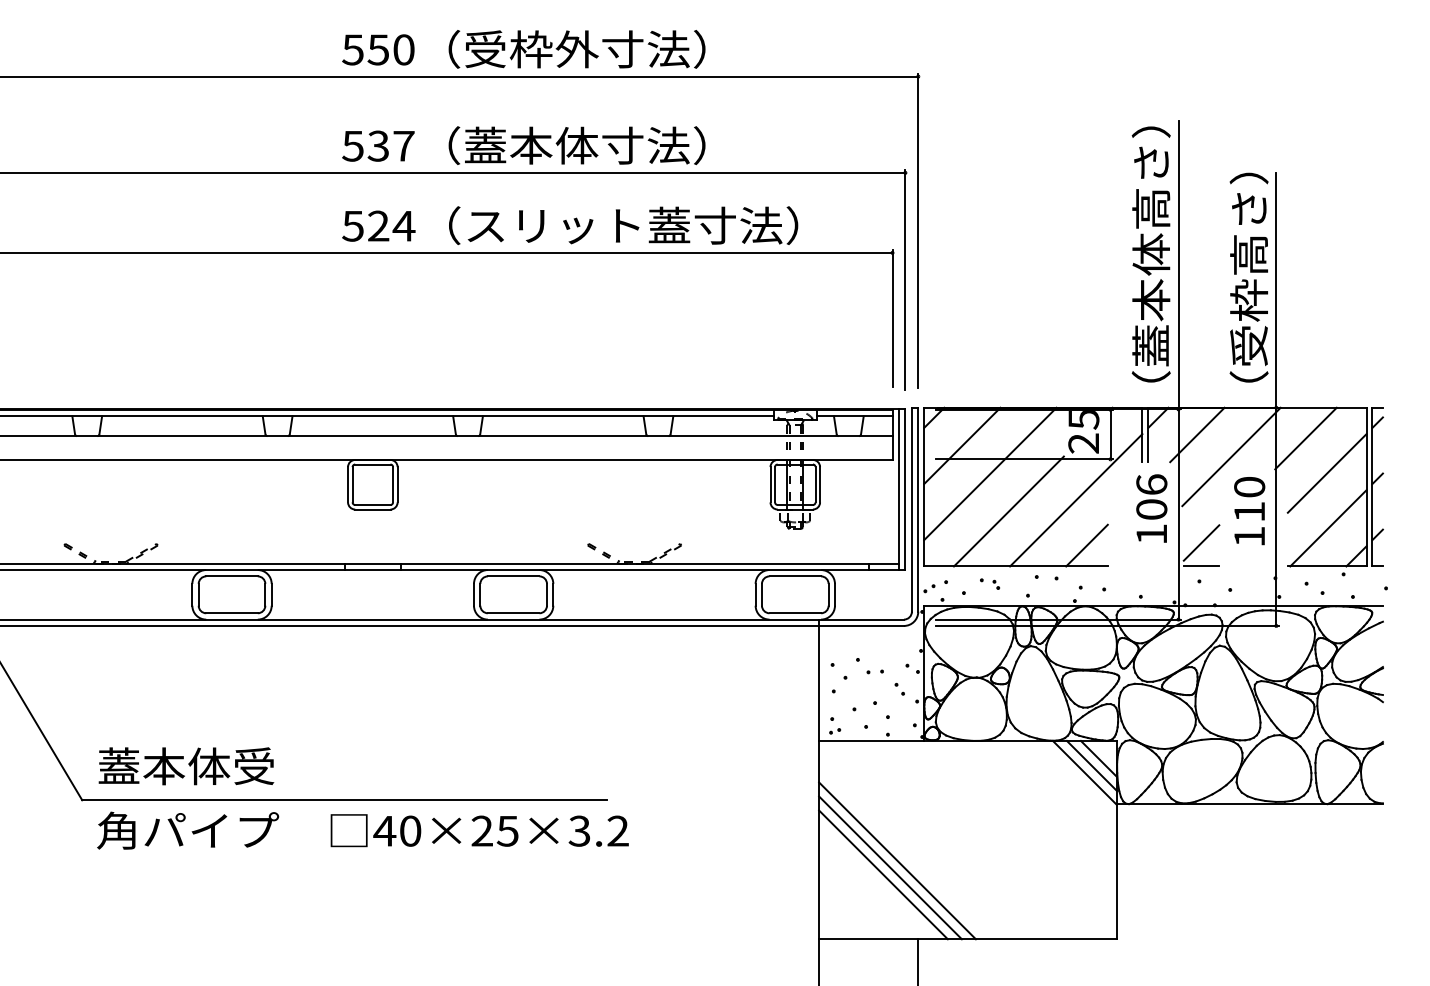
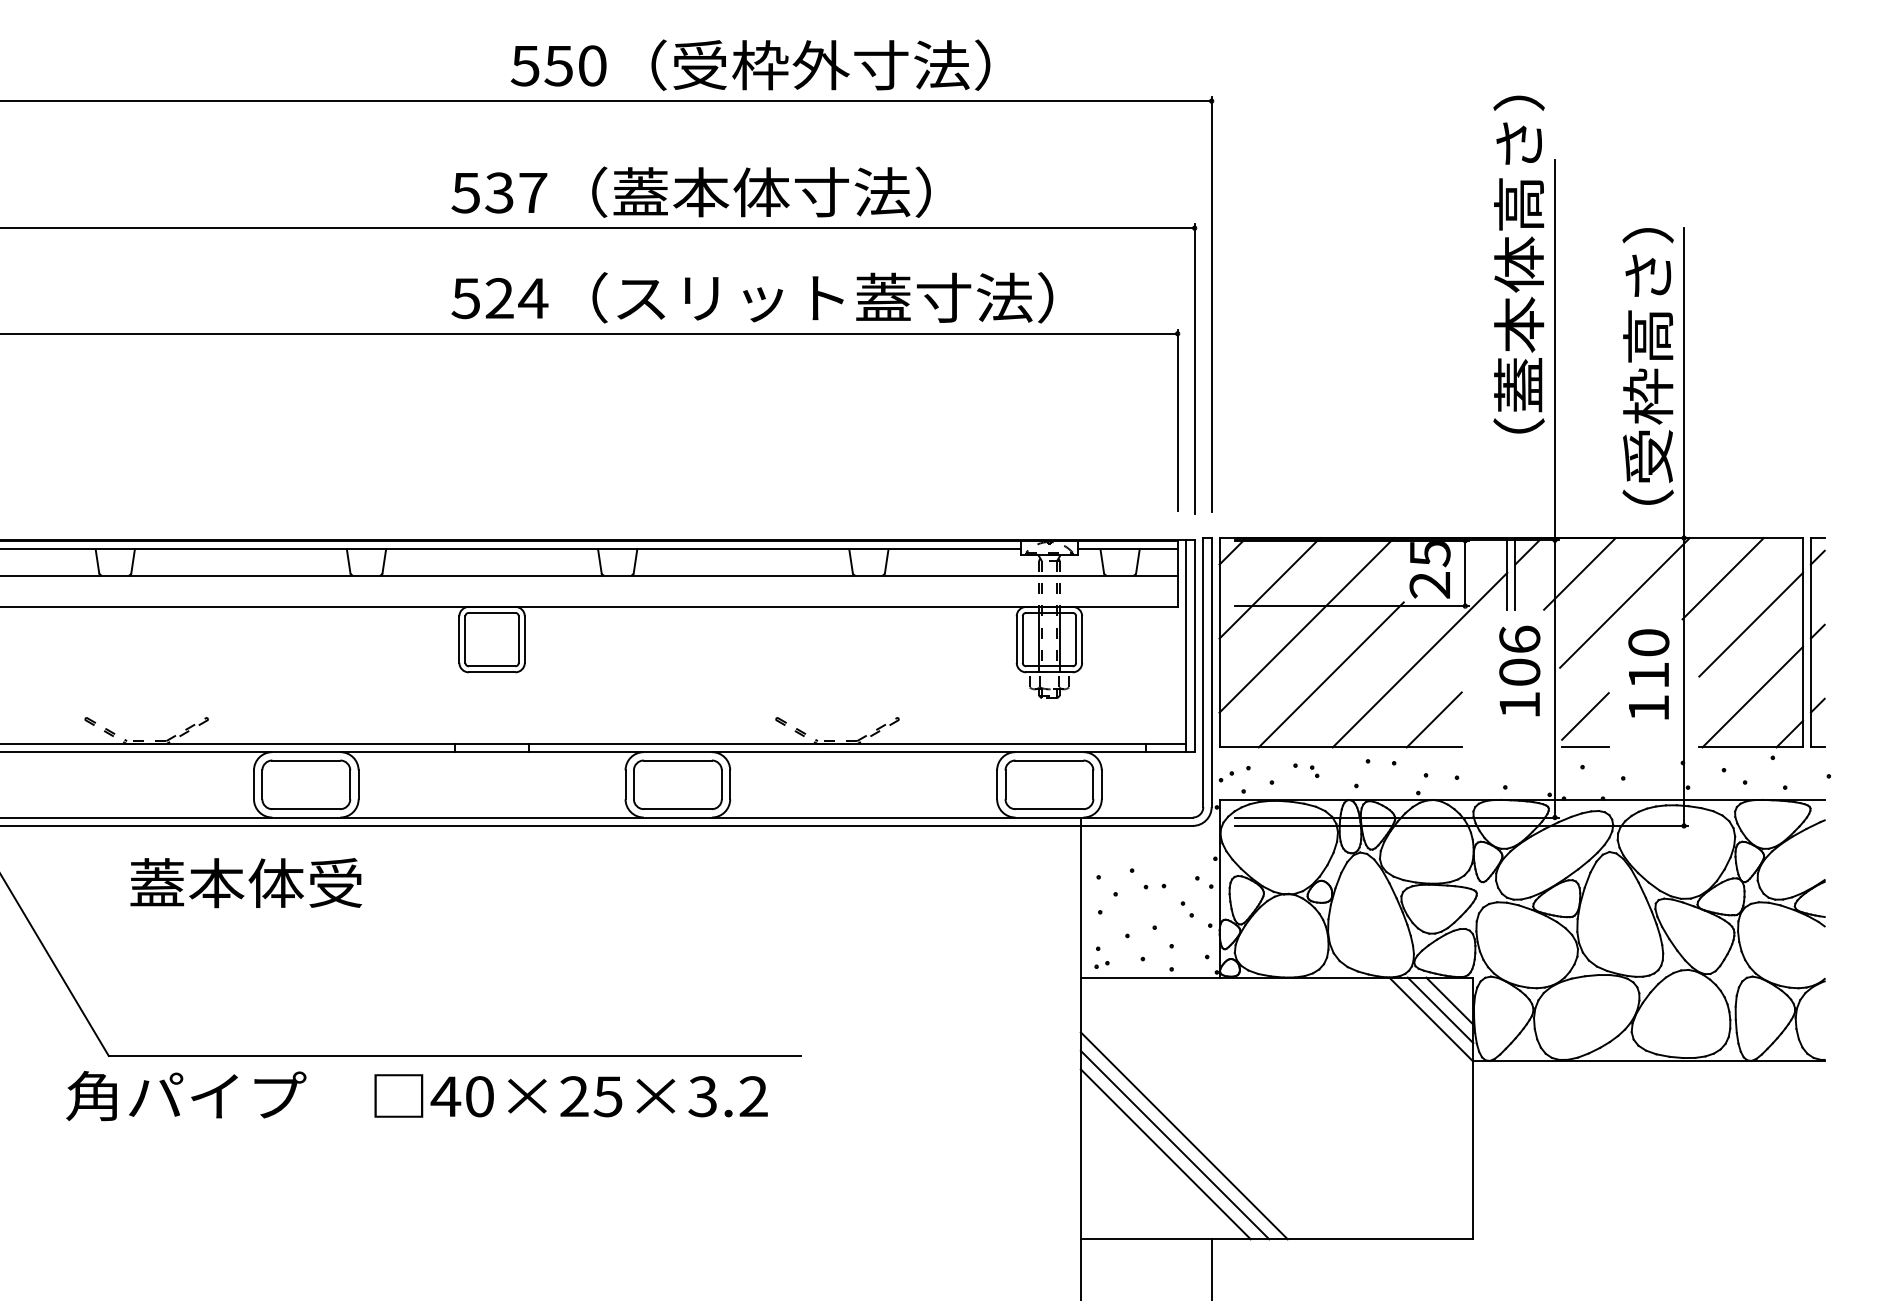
text: (523, 49) -> (750, 65), moved
text: (1150, 254) -> (1518, 264), moved
text: (186, 766) -> (246, 883), moved
text: (362, 830) -> (416, 1095), moved

